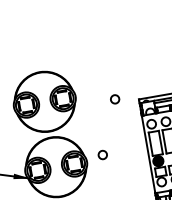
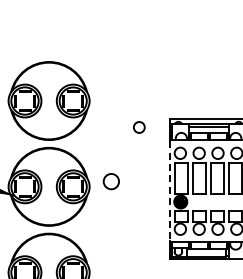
circle: (115, 99) -> (139, 127), moved
circle: (102, 154) -> (110, 181), size x1.4
line: (148, 154) -> (169, 191), solid -> dashed

